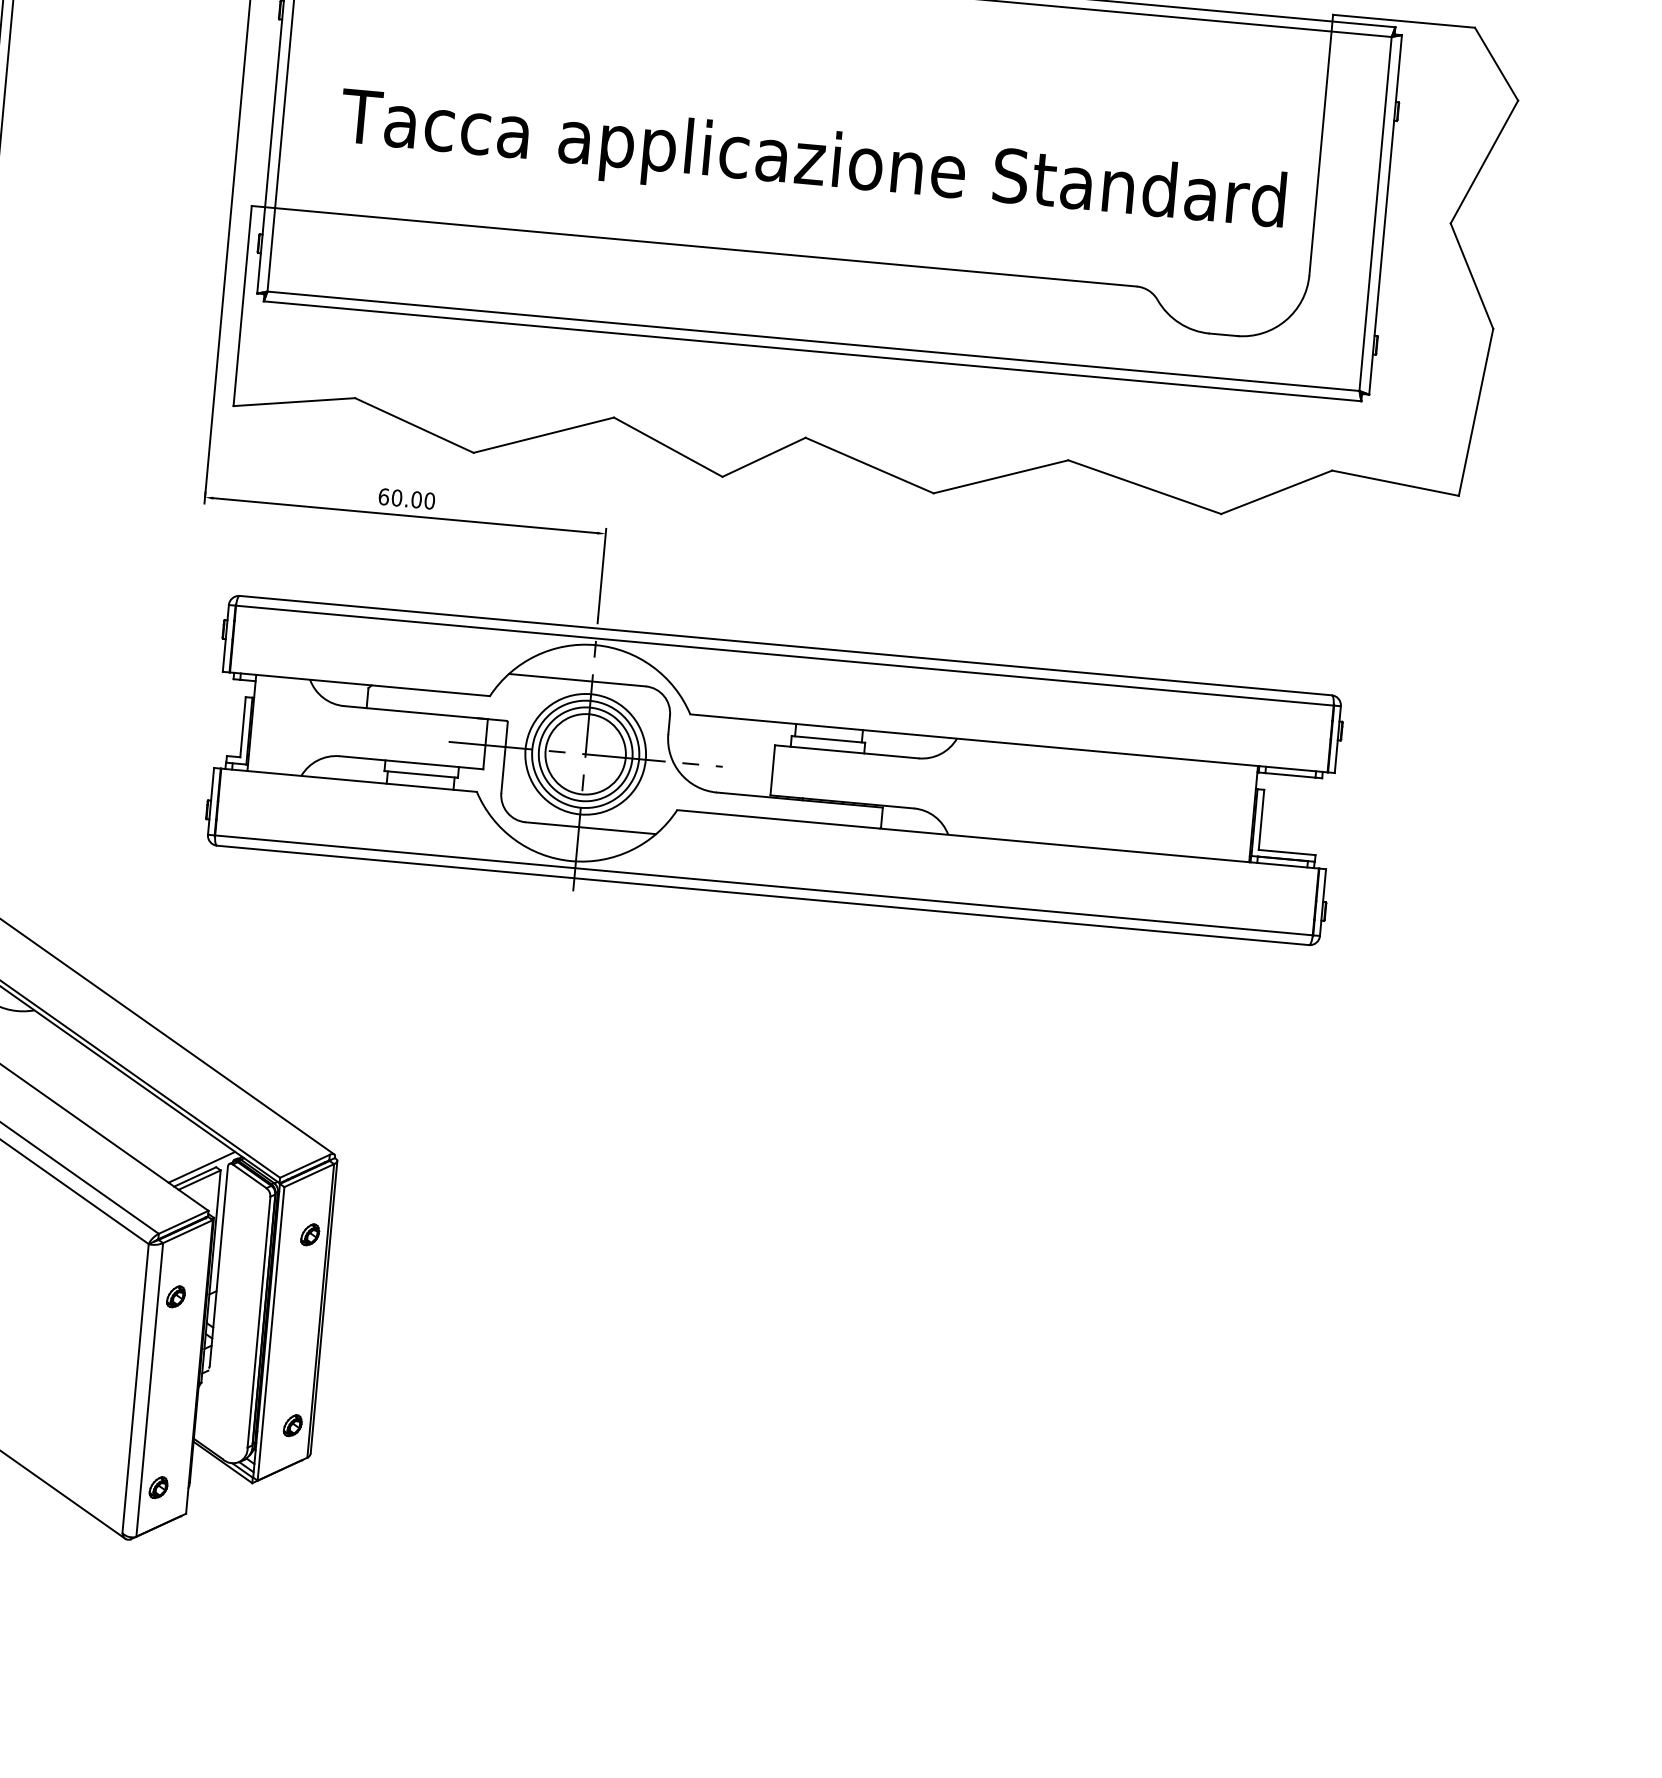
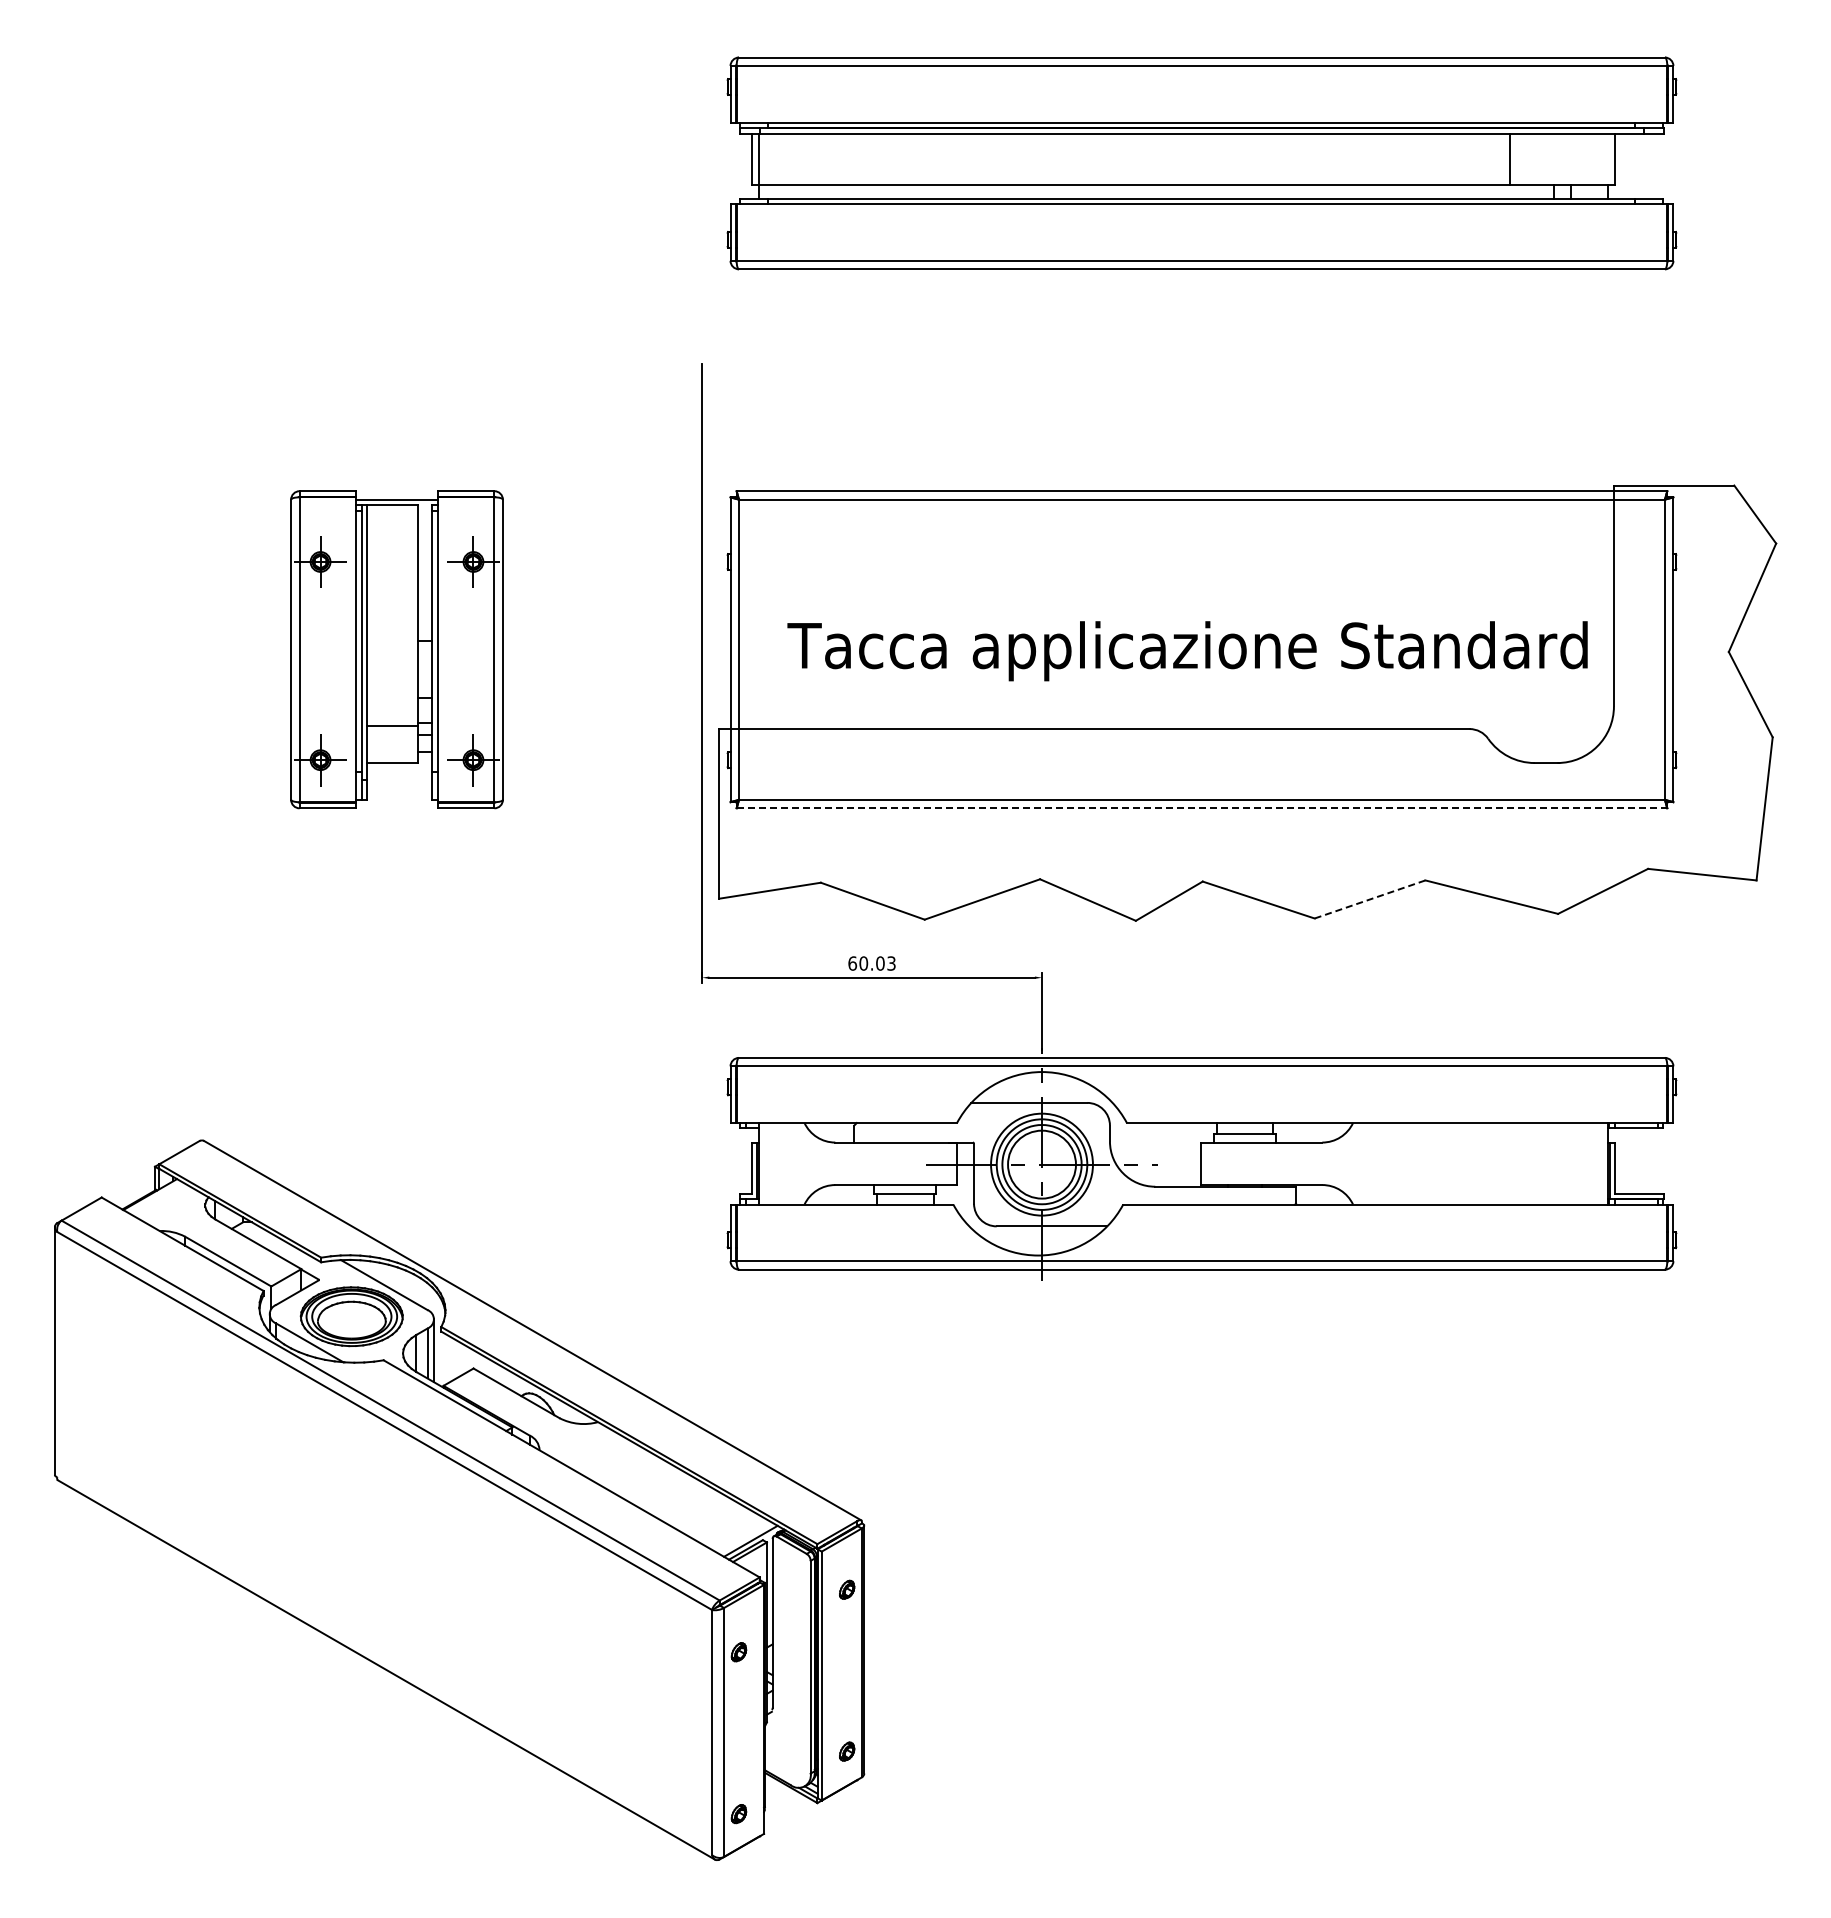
line: (813, 351) -> (1202, 808), solid -> dashed
line: (1001, 476) -> (1370, 899), solid -> dashed
text: (429, 500) -> (891, 963), 60.00 -> 60.03

